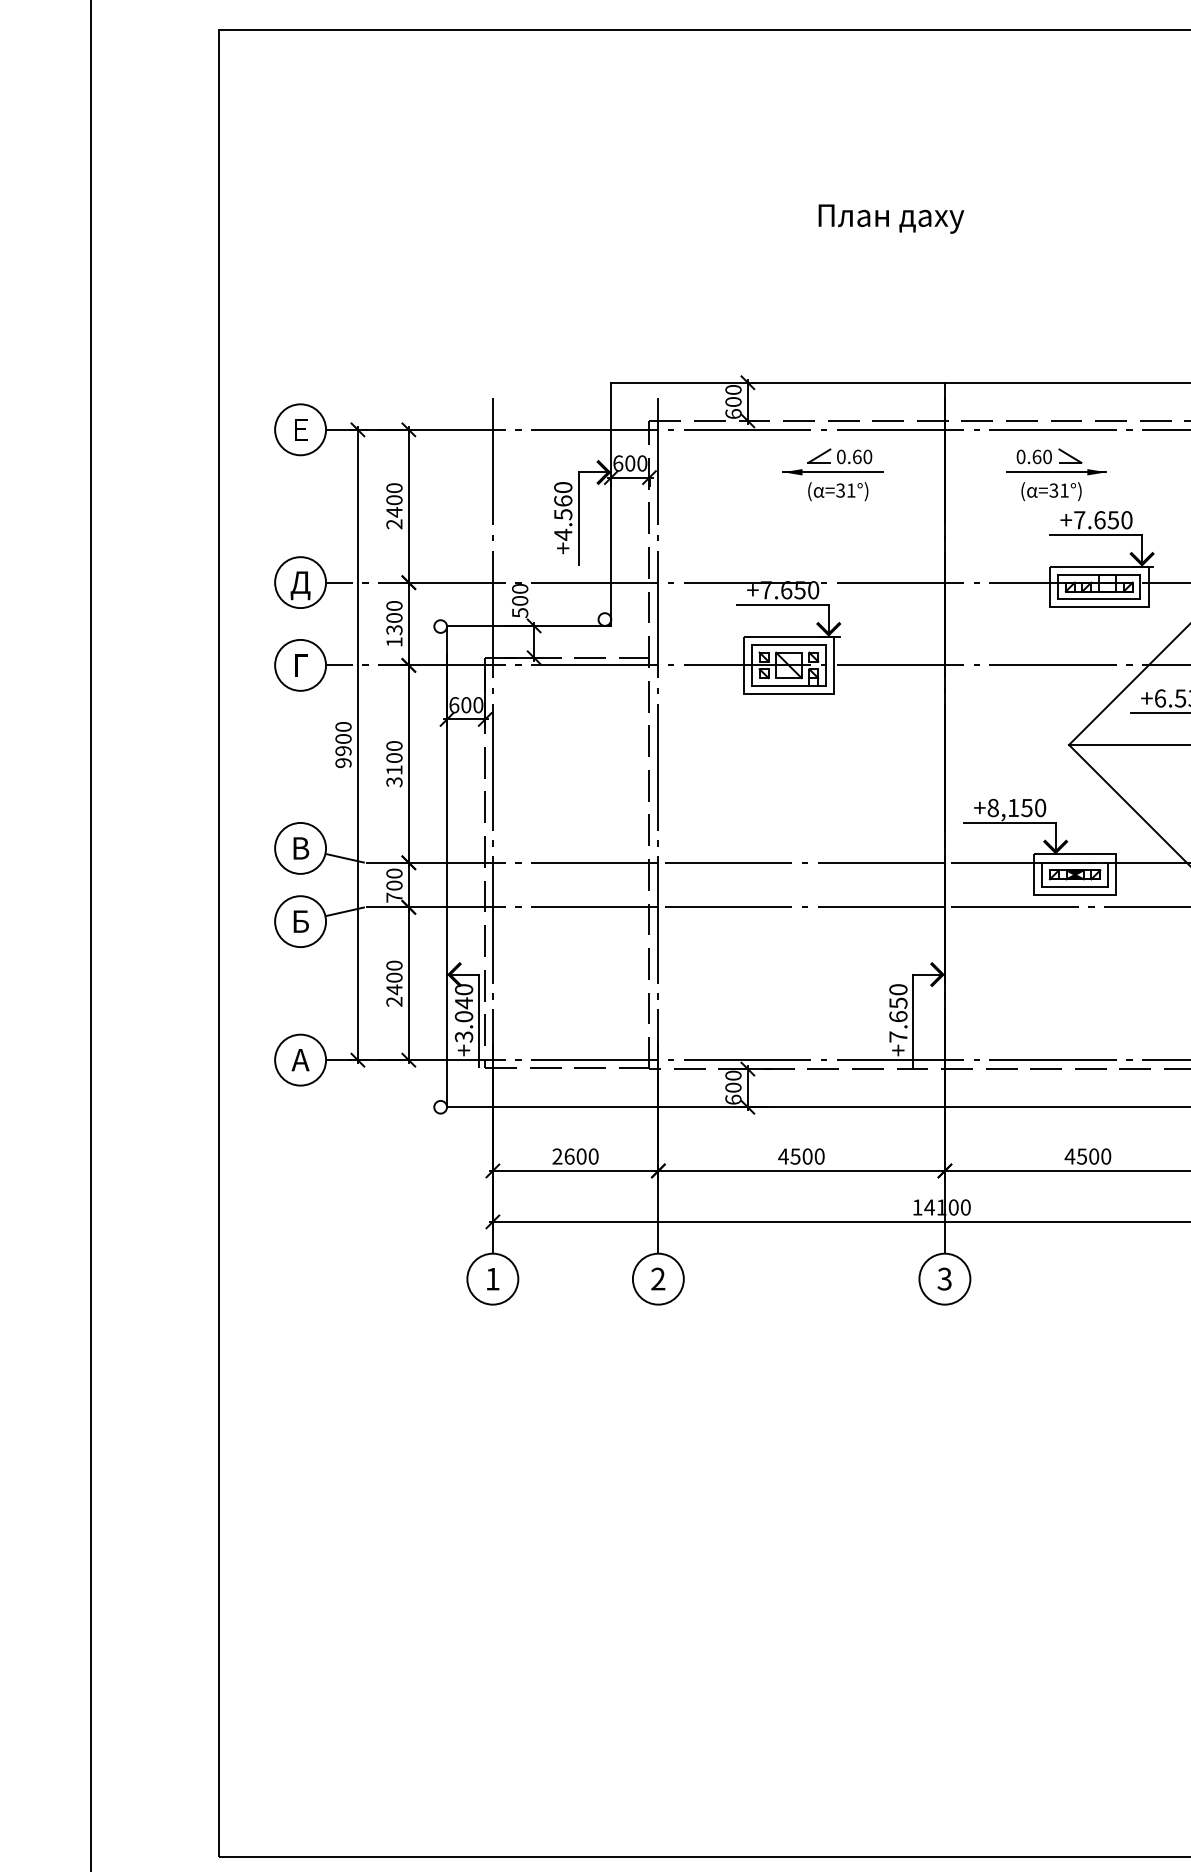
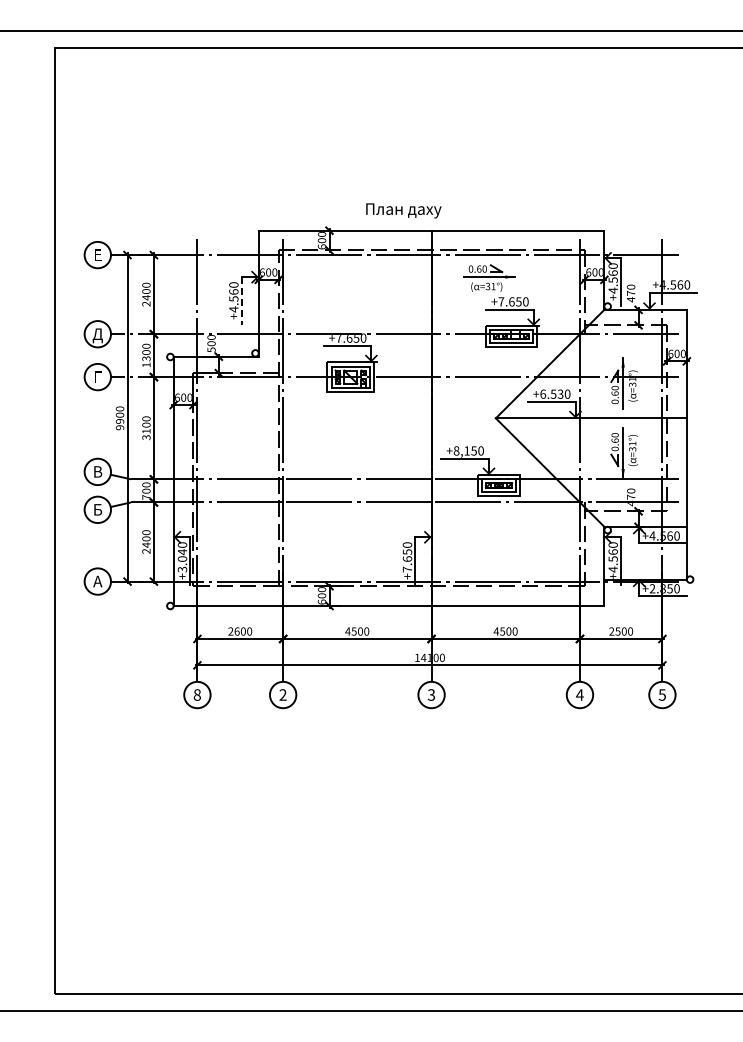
text: (890, 218) -> (403, 210), moved
part: (832, 473) -> (373, 277), removed
line: (579, 519) -> (242, 301), solid -> dashed
text: (491, 1278) -> (196, 694), 1 -> 8

